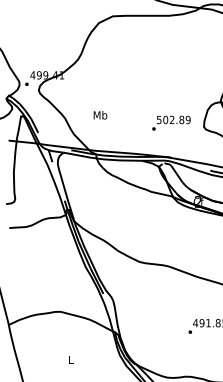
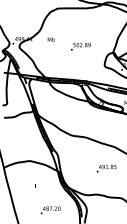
text: (99, 114) -> (50, 39), moved
text: (170, 122) -> (80, 46), moved

